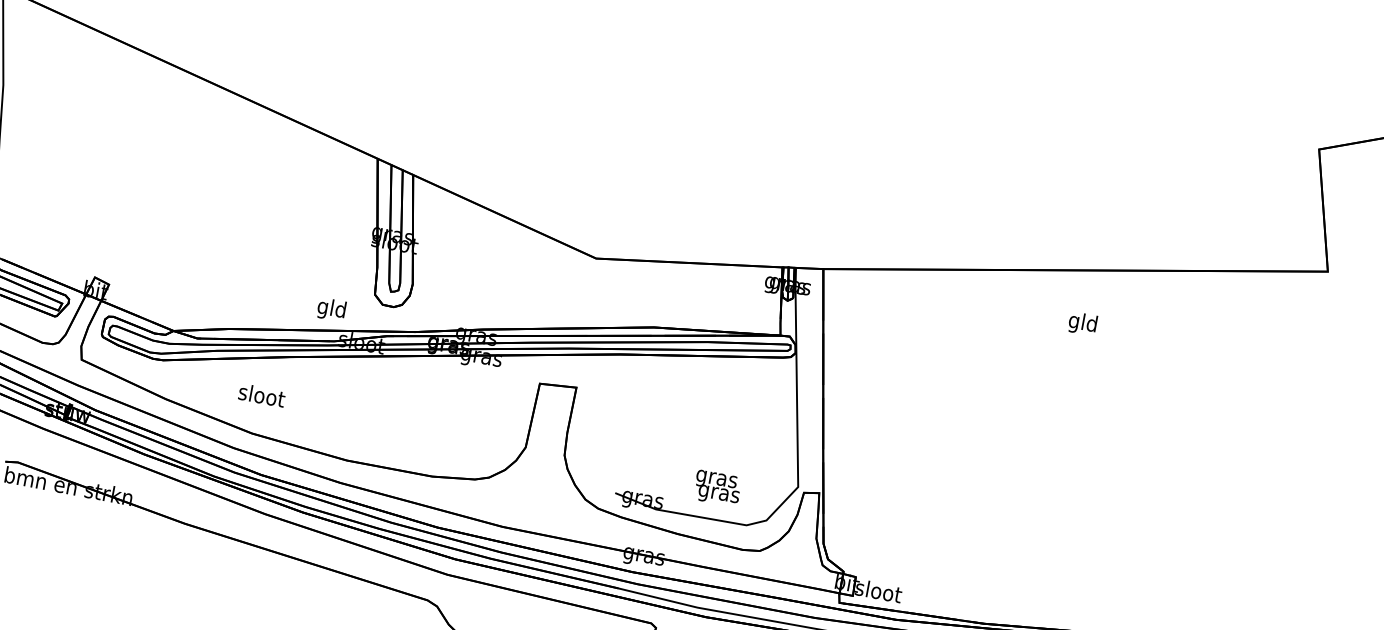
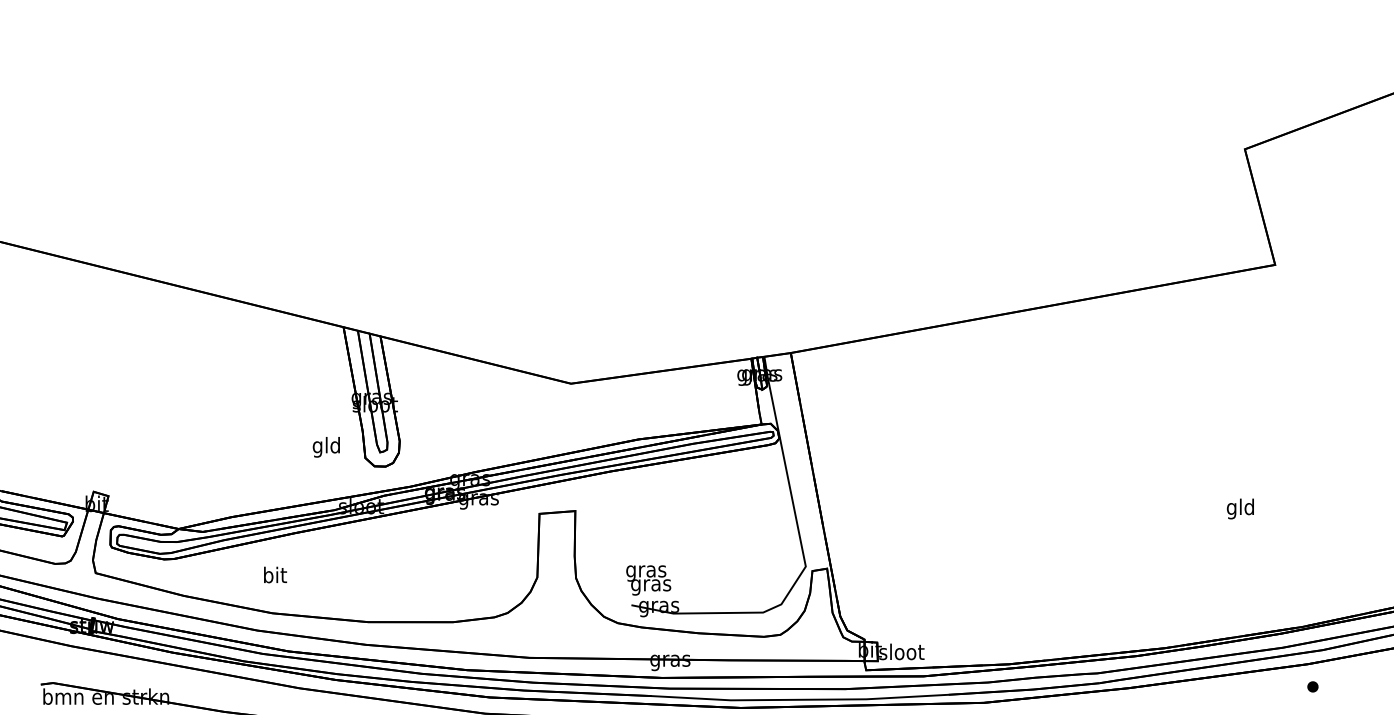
text: (330, 309) -> (325, 447), moved
text: (1082, 323) -> (1240, 508), moved
text: (261, 394) -> (274, 574), sloot -> bit
text: (717, 488) -> (648, 580), moved

